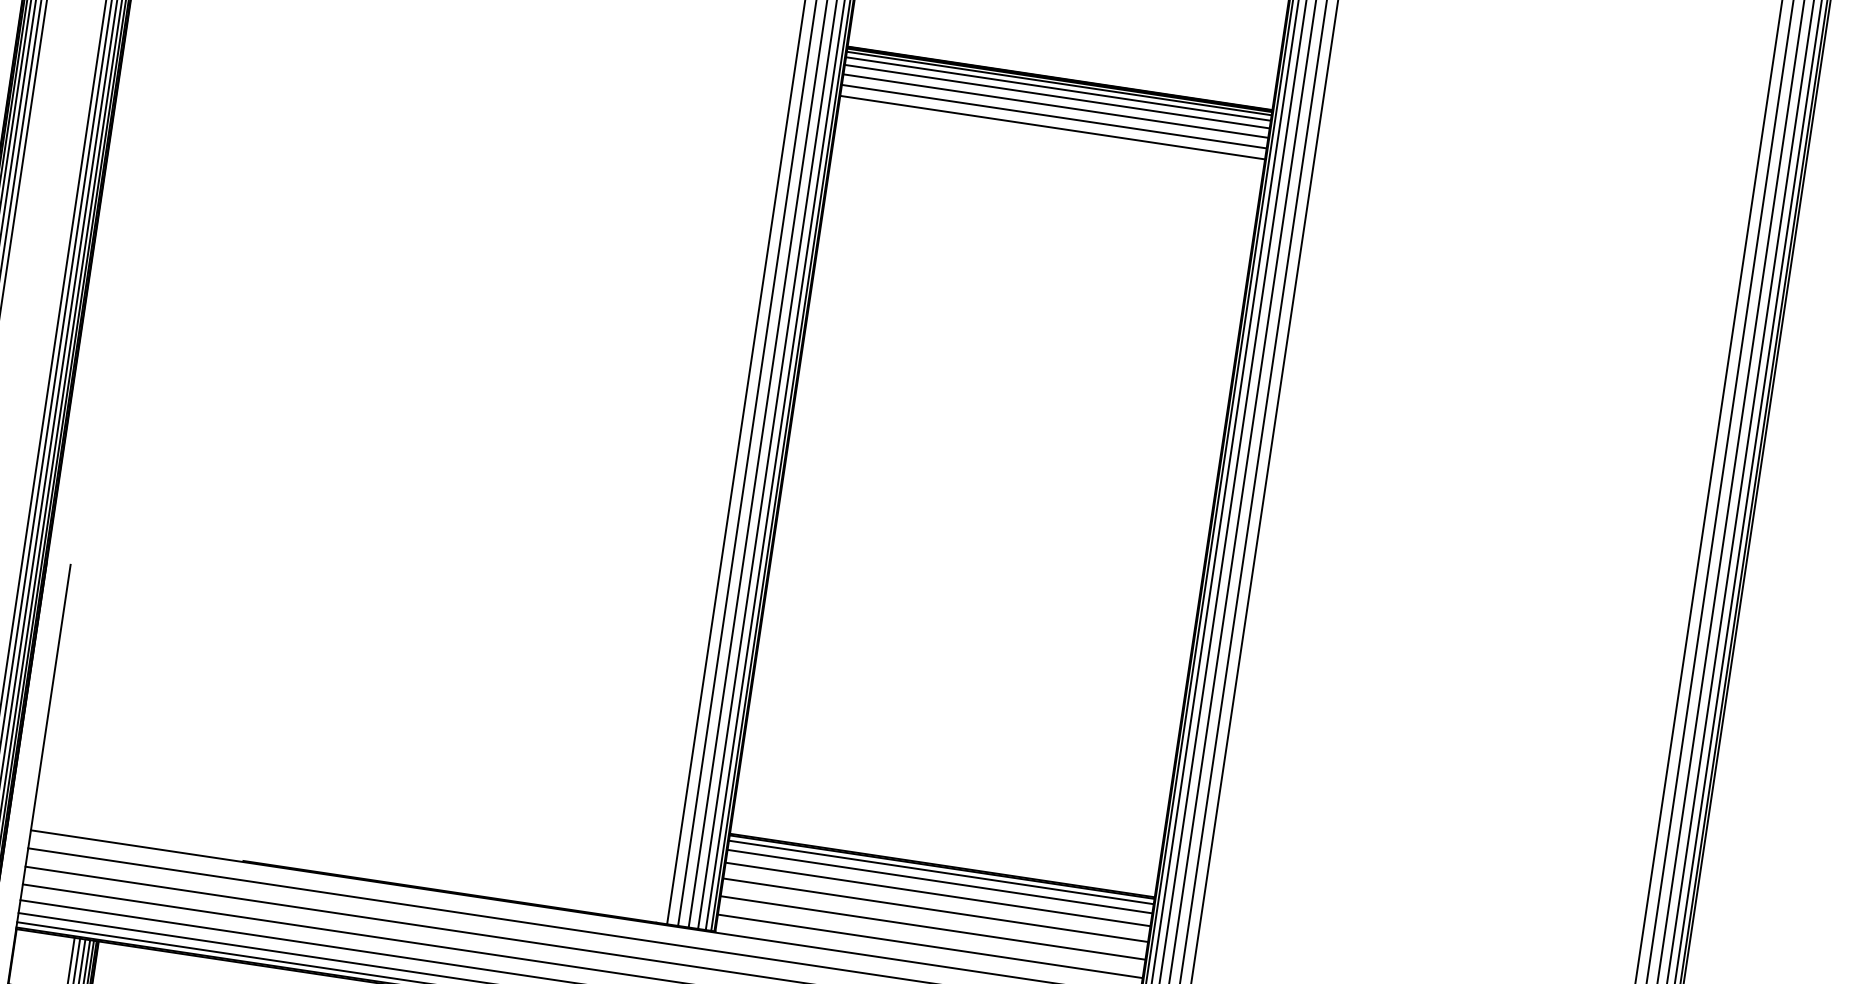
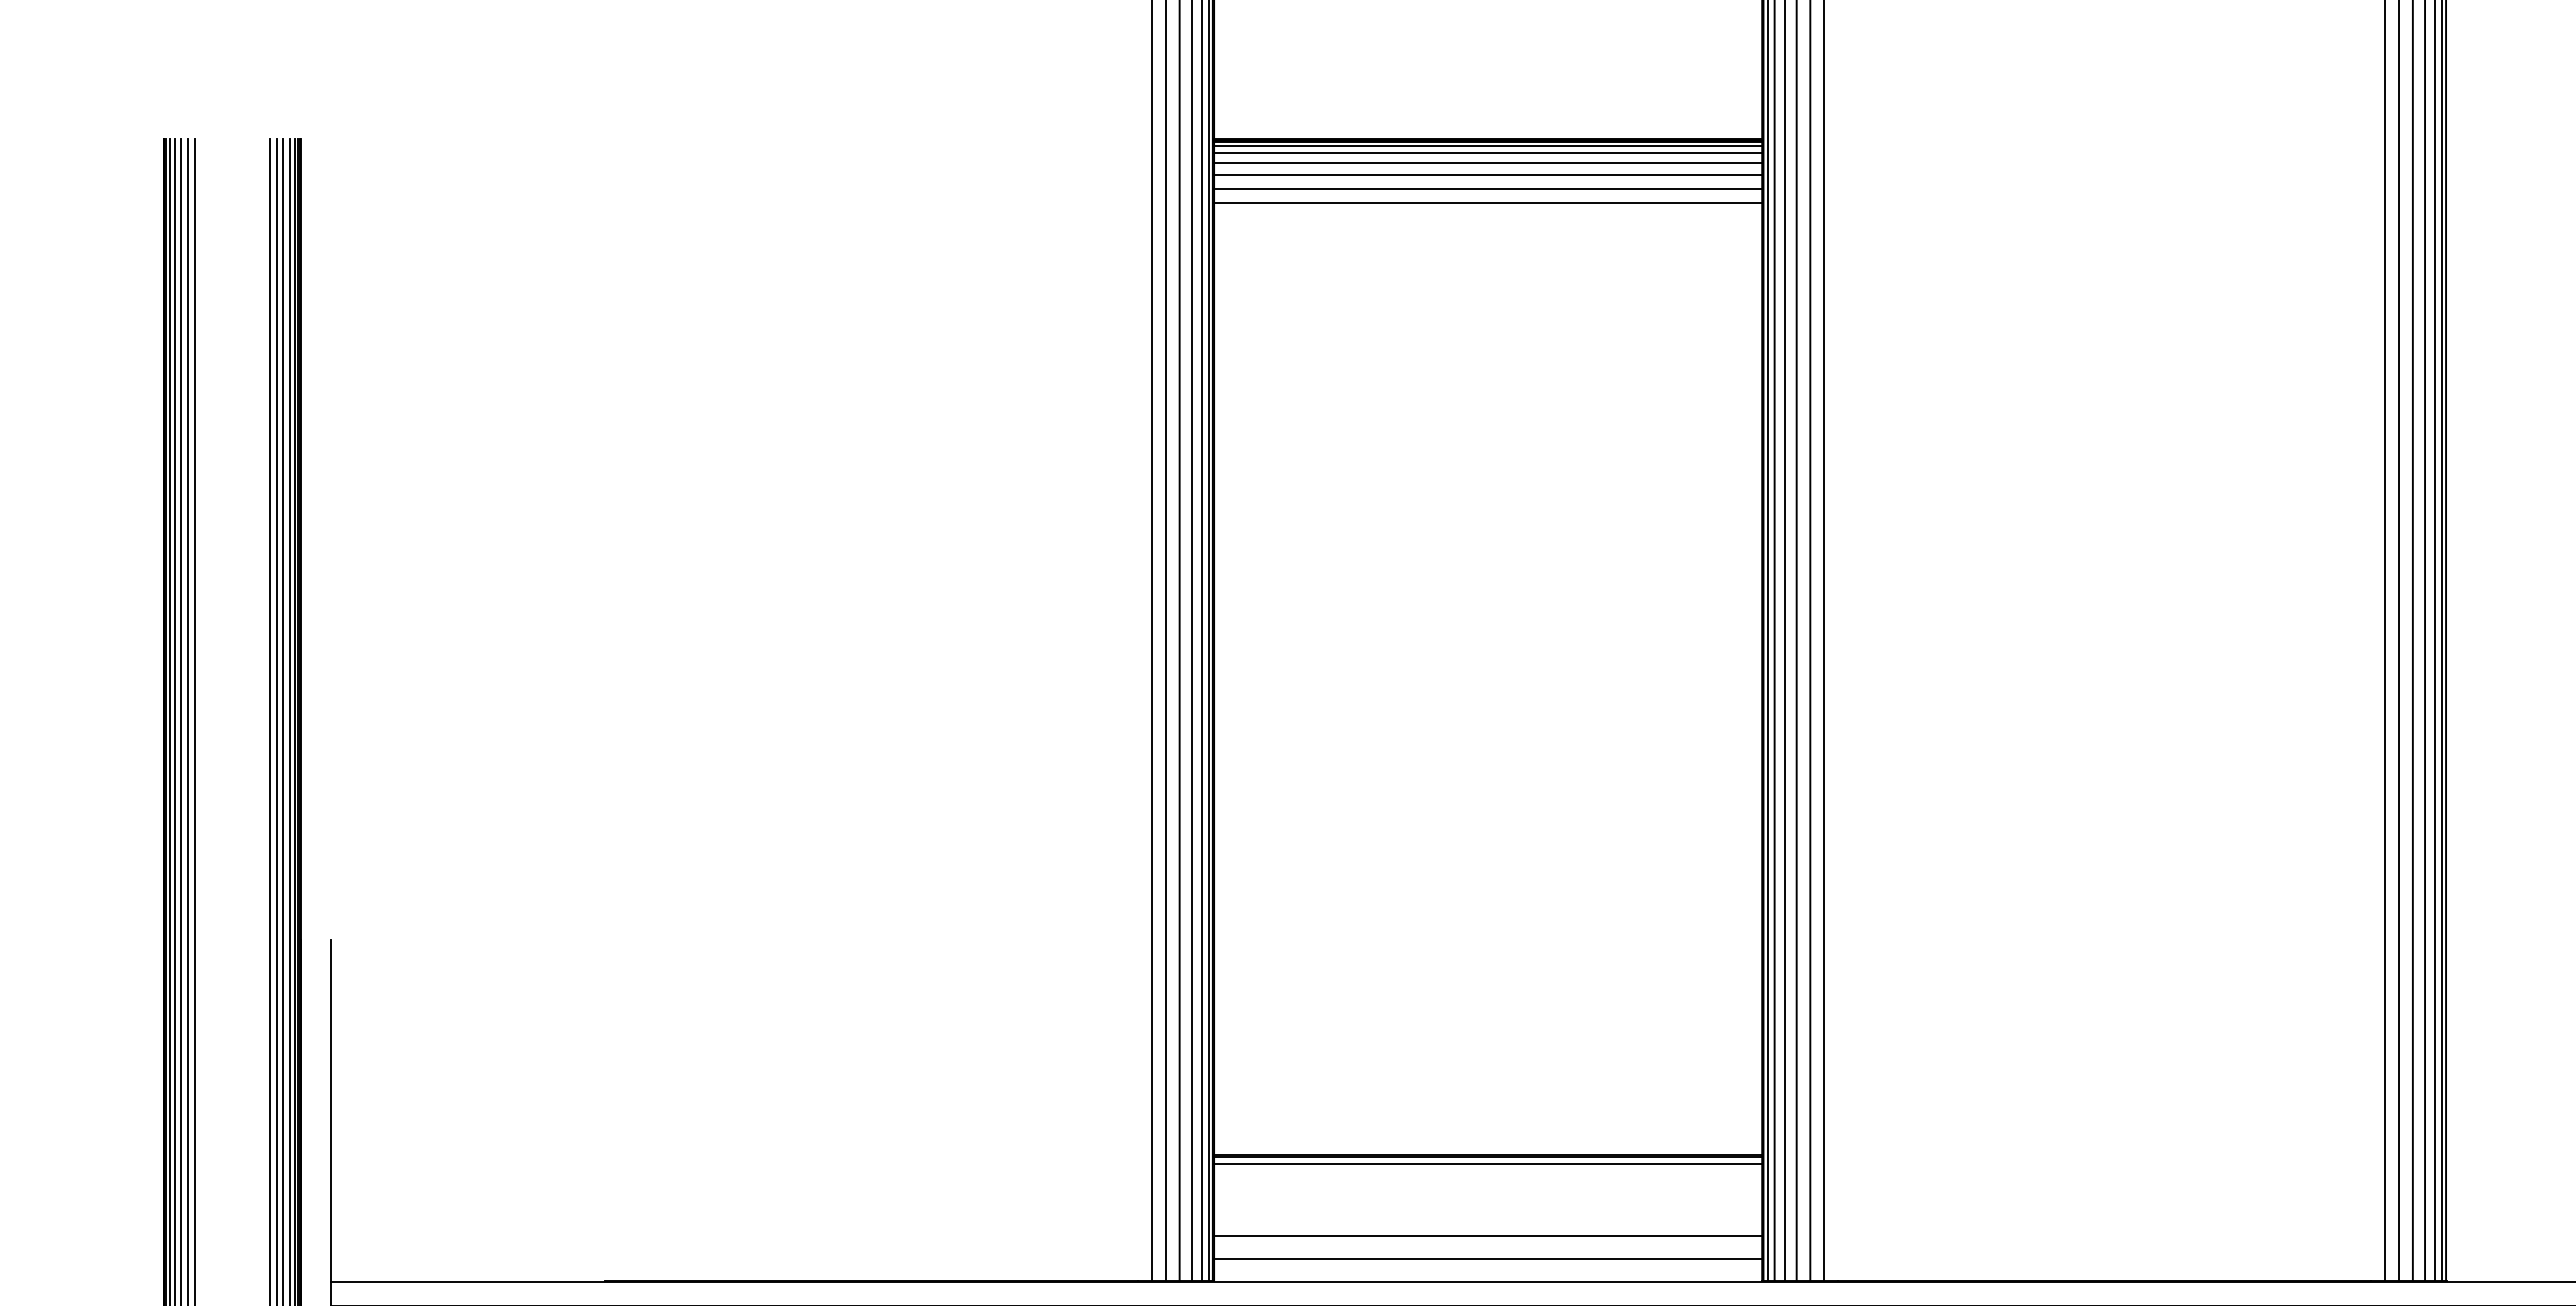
line: (940, 881) -> (1488, 1175), removed
line: (938, 894) -> (1488, 1192), removed
line: (935, 910) -> (1488, 1212), removed

